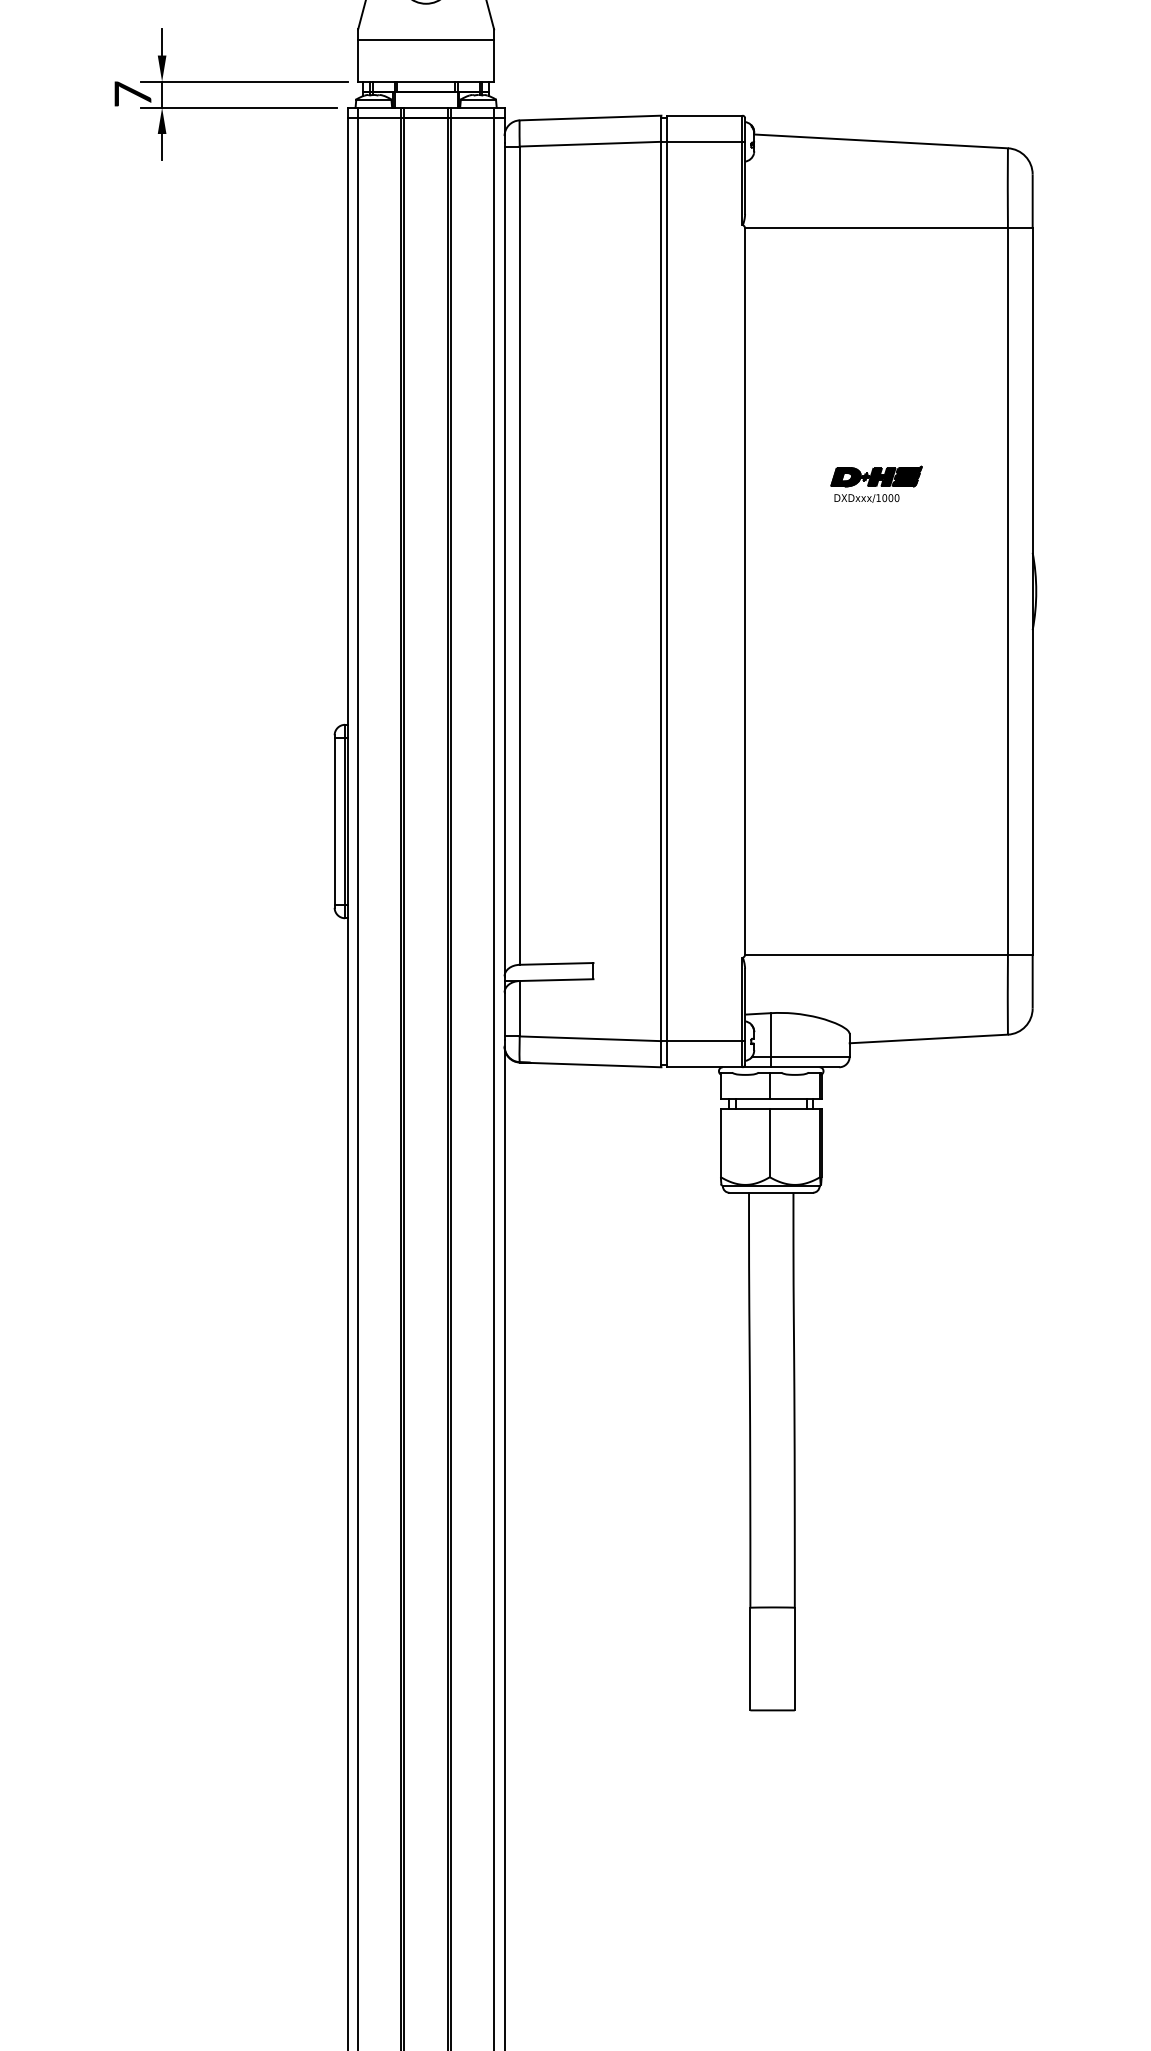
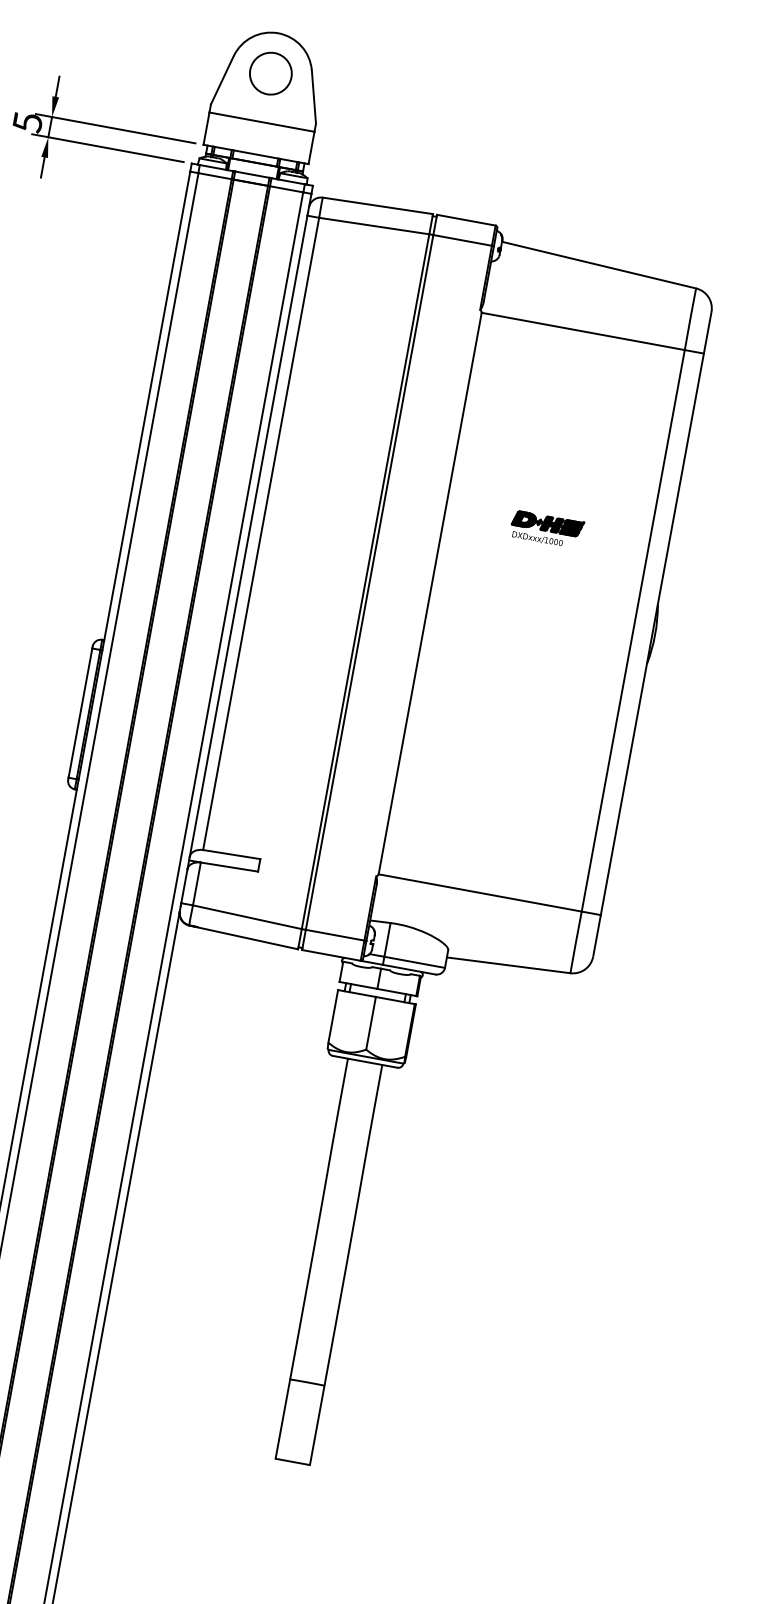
text: (132, 93) -> (27, 121), 7 -> 5

